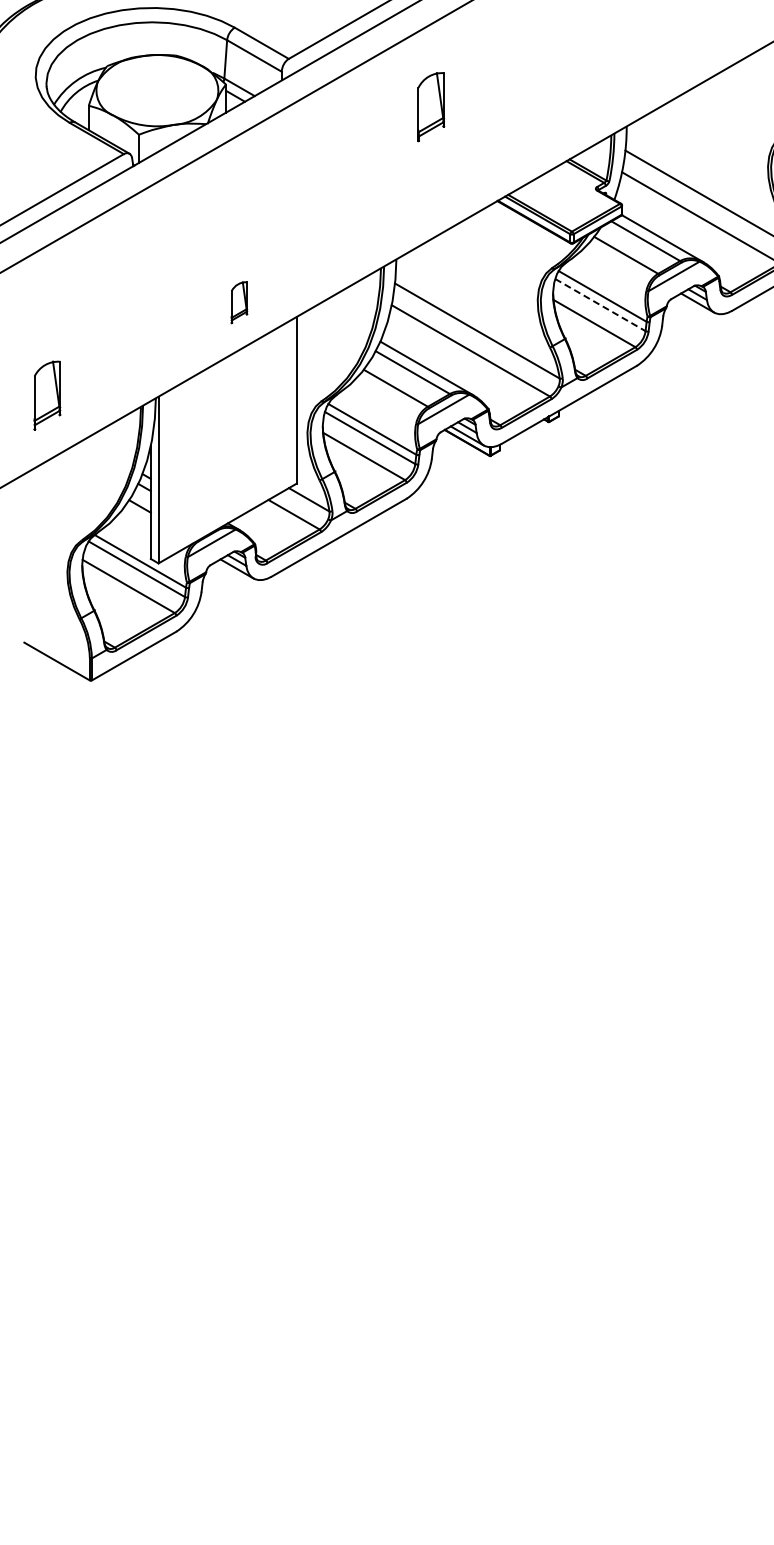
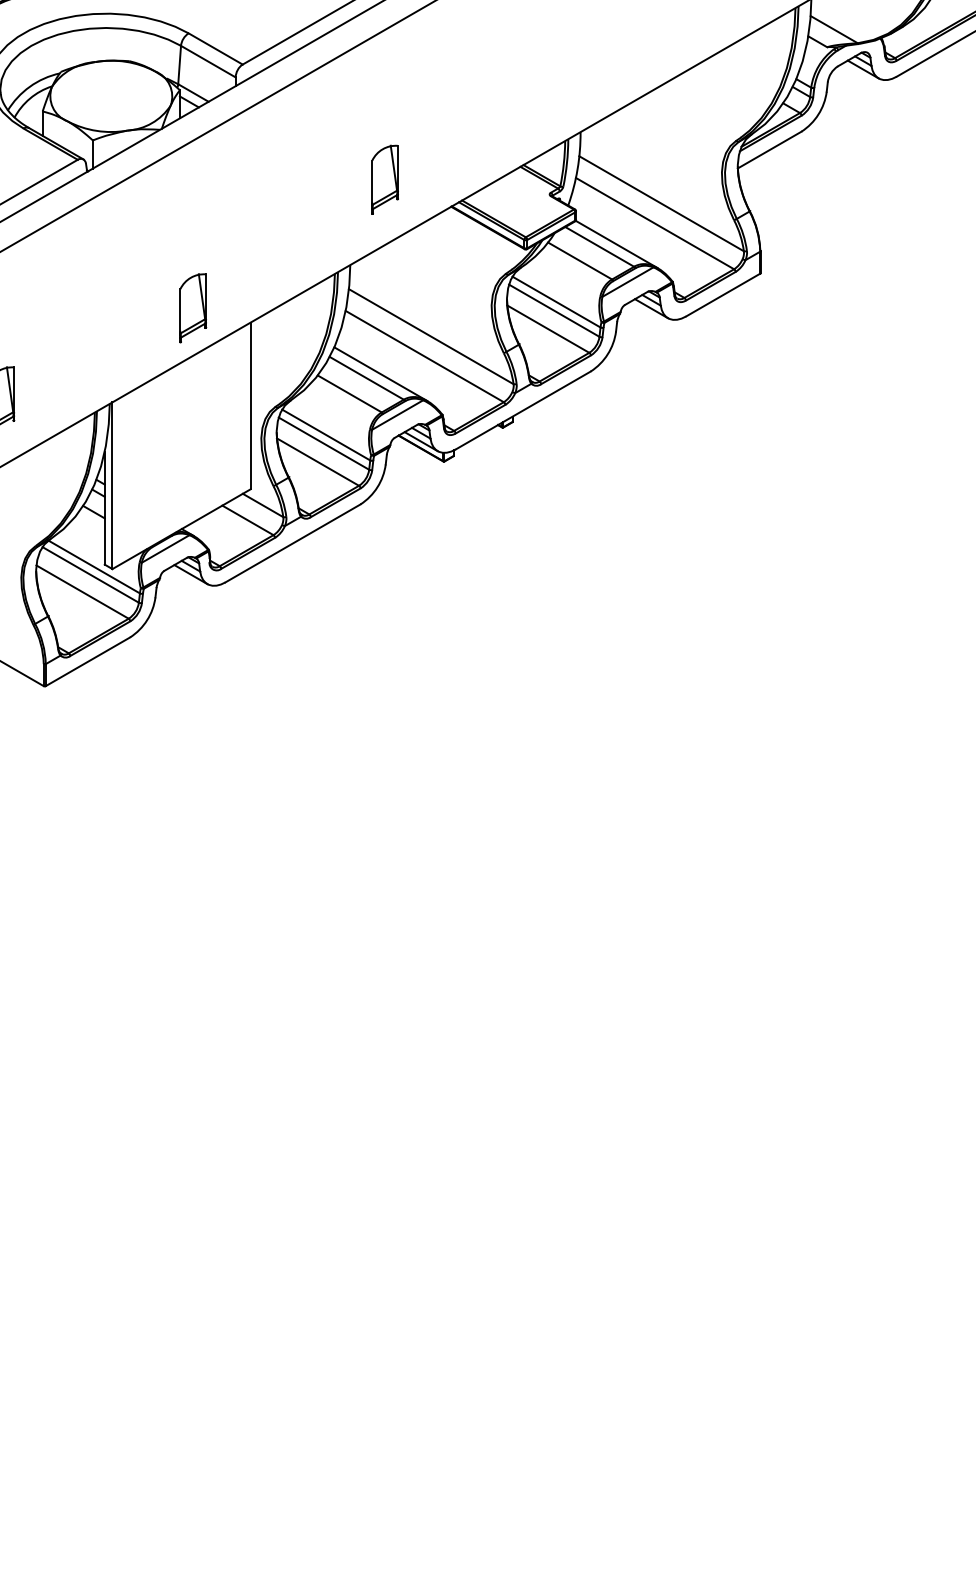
part: (430, 106) -> (384, 179), moved
part: (239, 302) -> (193, 308), size x1.67
line: (600, 304) -> (554, 310), dashed -> solid

